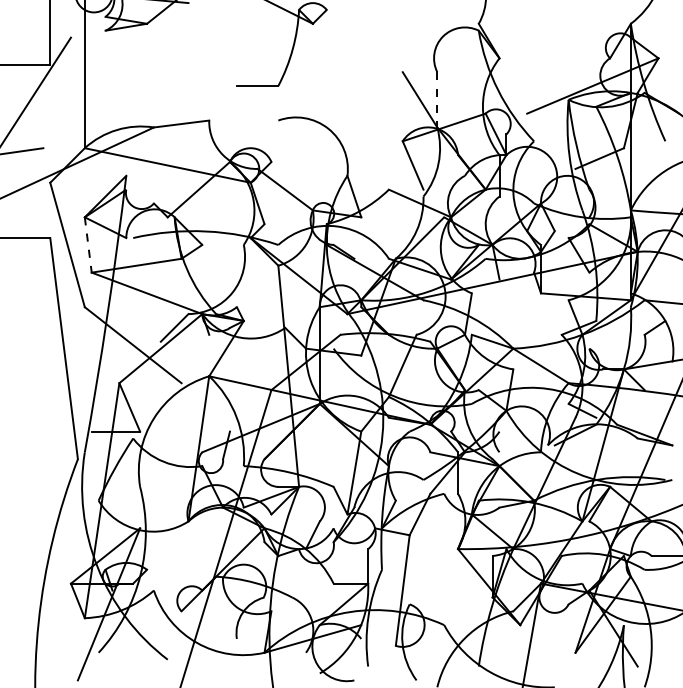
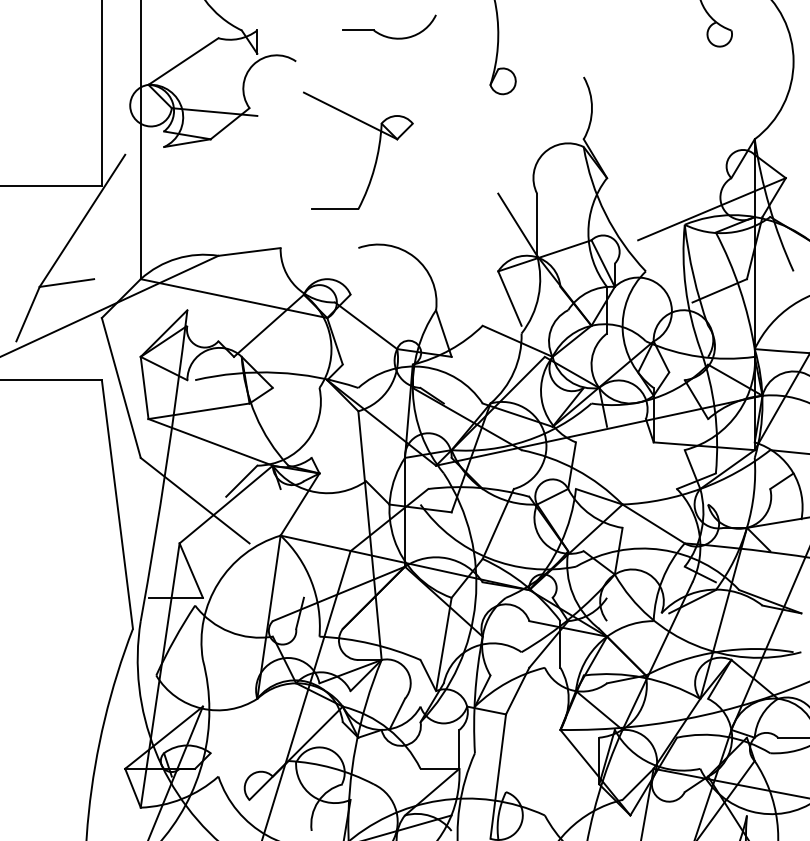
line: (437, 100) -> (537, 225), dashed -> solid
line: (88, 245) -> (144, 388), dashed -> solid

